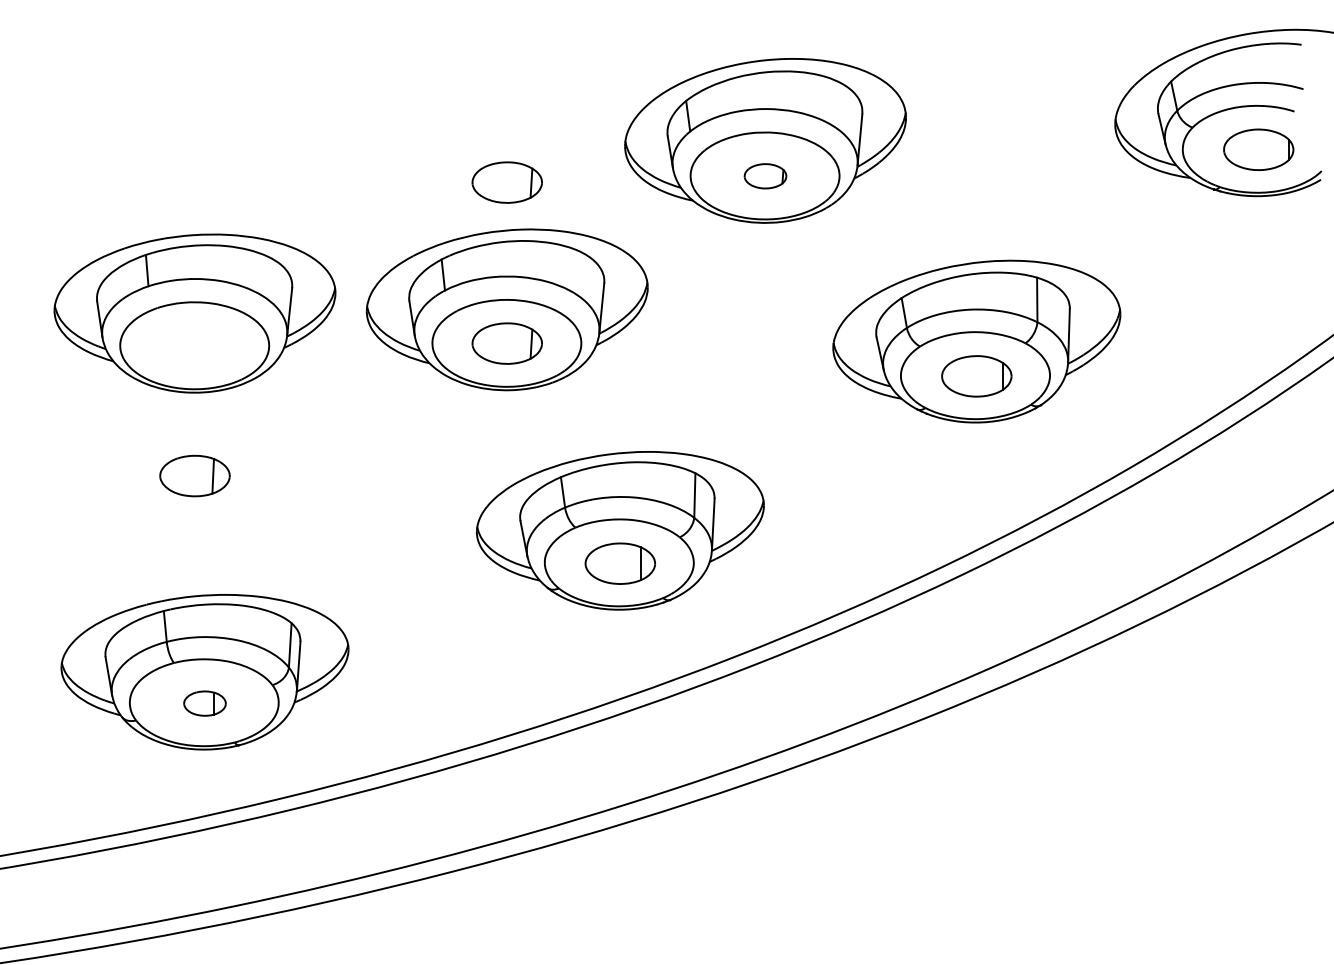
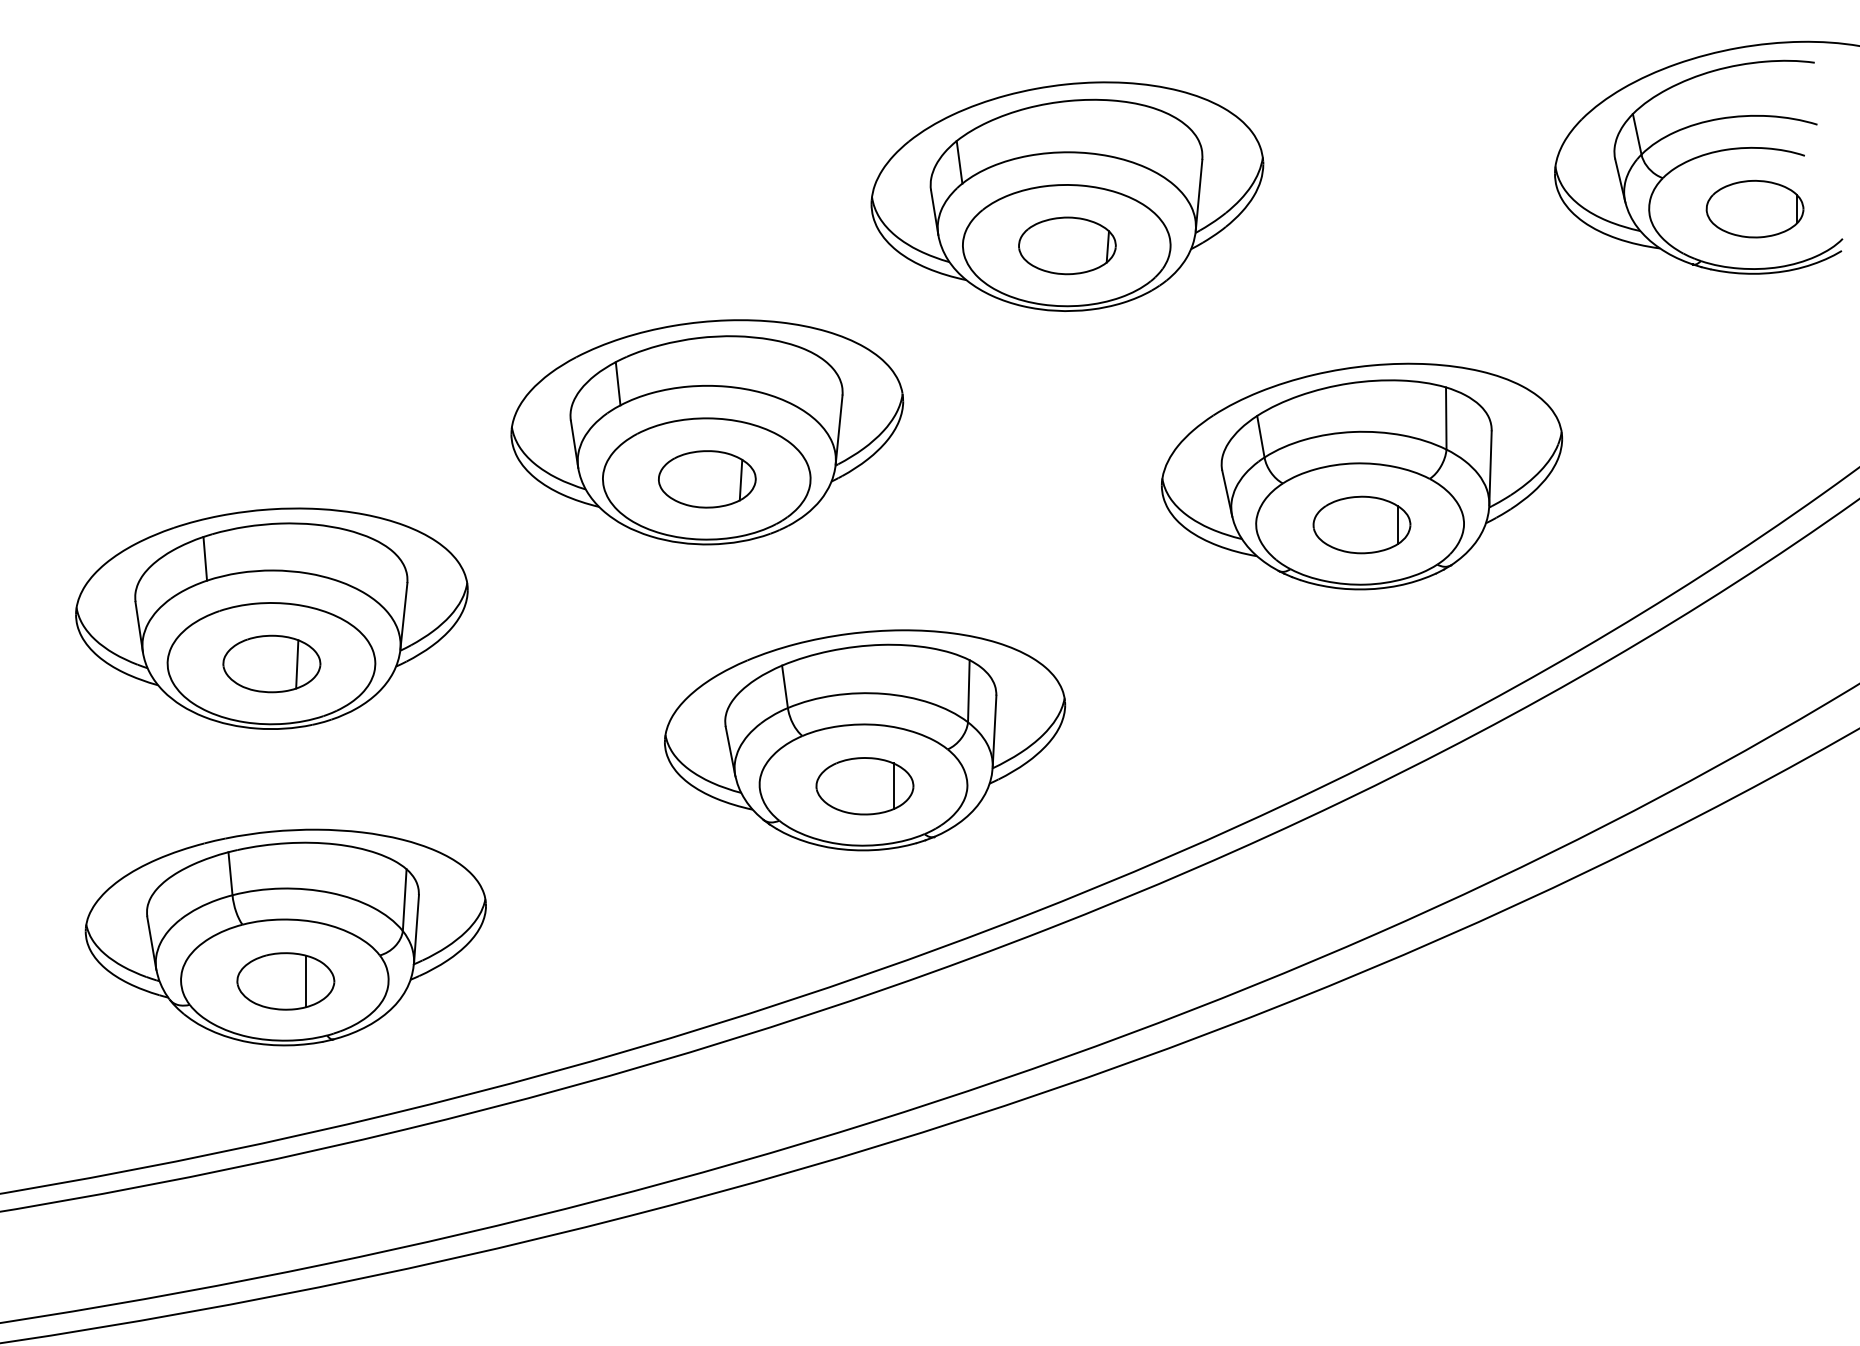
part: (765, 176) -> (1067, 246), size x1.67
part: (506, 182) -> (706, 254), removed
part: (194, 313) -> (271, 618), moved
part: (204, 703) -> (285, 981), size x1.67

